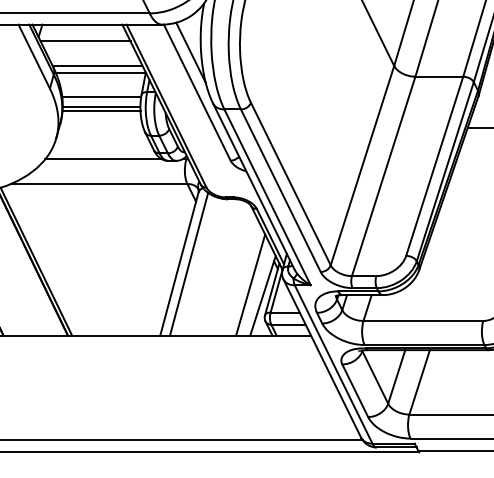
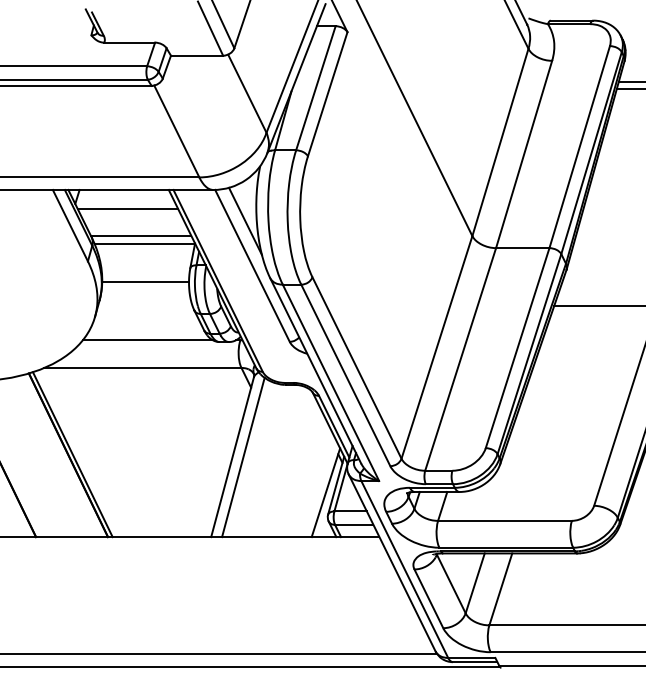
line: (101, 96) -> (145, 270), removed
line: (101, 111) -> (145, 286), removed
line: (250, 284) -> (311, 480), removed

